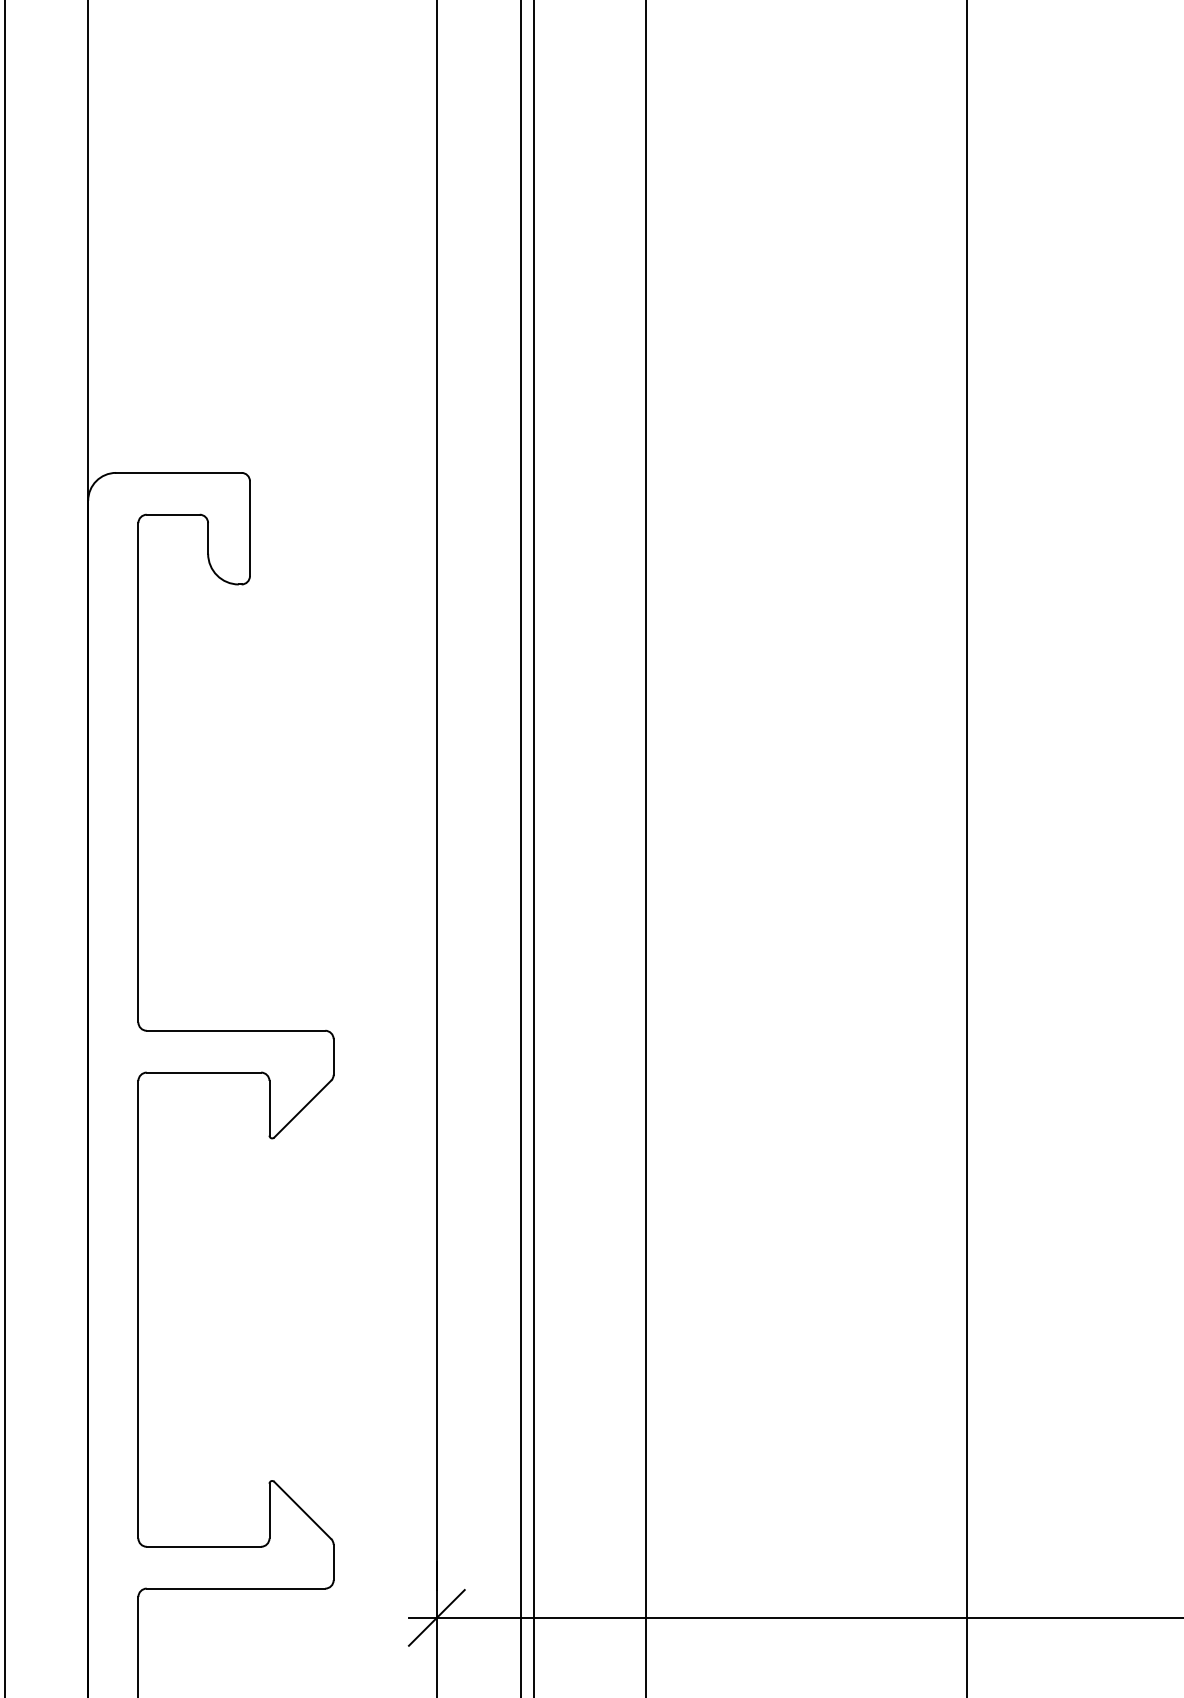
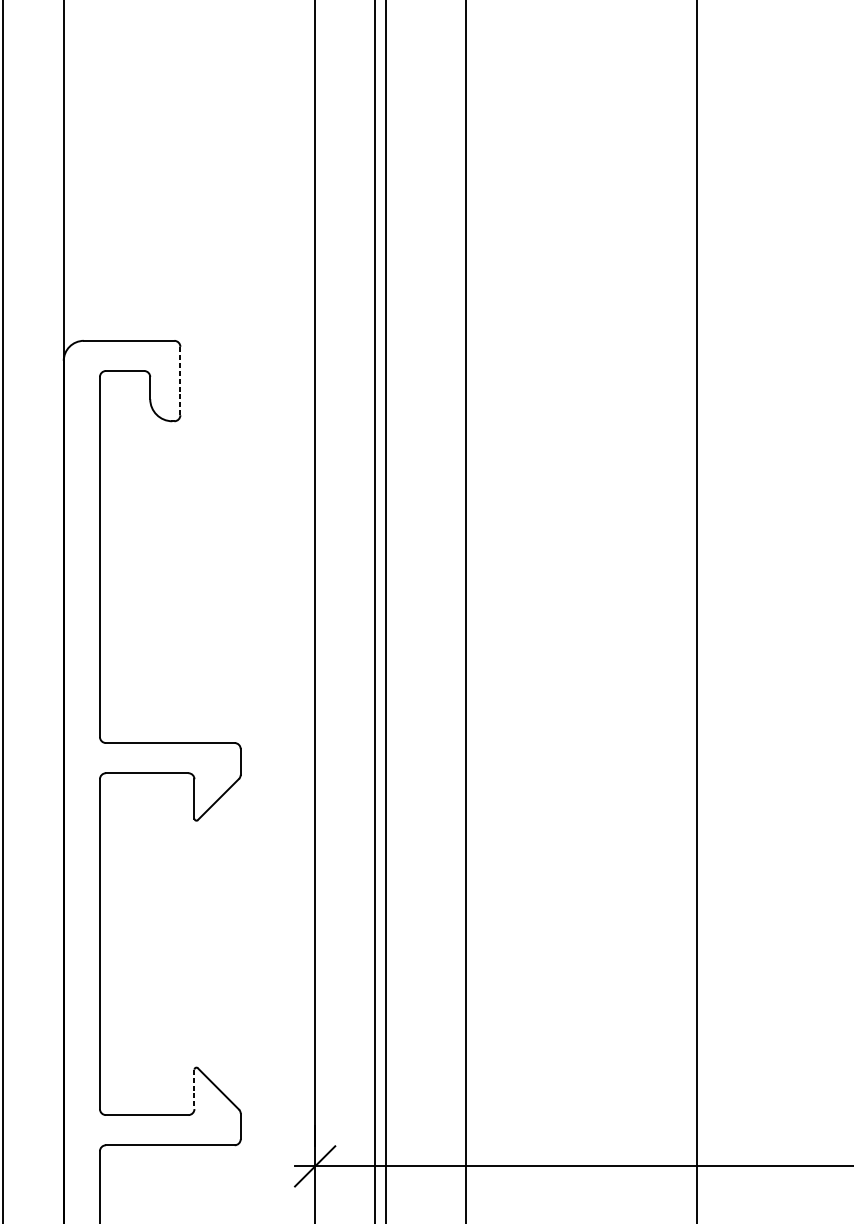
line: (249, 529) -> (180, 381), solid -> dashed
line: (269, 1511) -> (194, 1089), solid -> dashed

